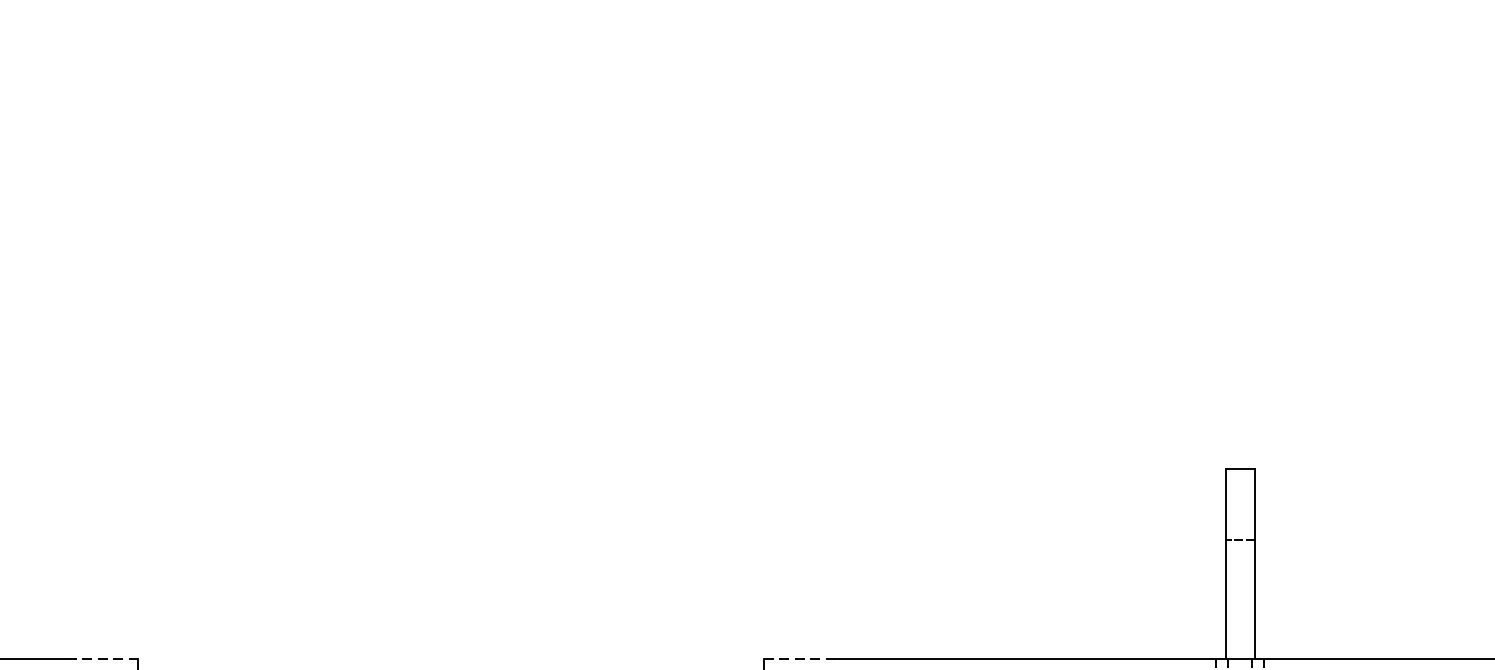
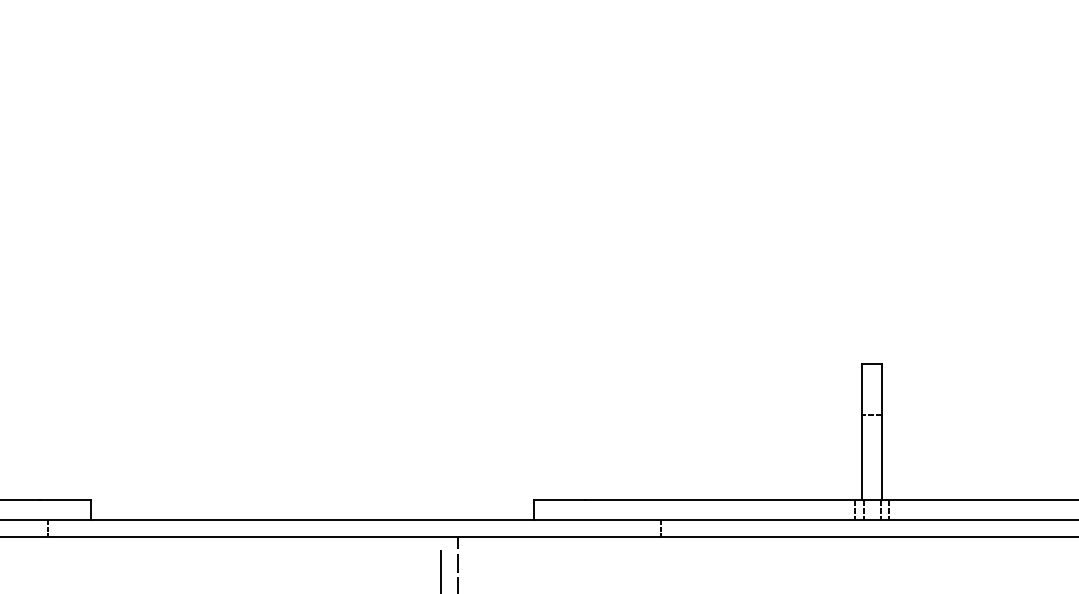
line: (102, 659) -> (65, 499), dashed -> solid
line: (800, 659) -> (560, 499), dashed -> solid

